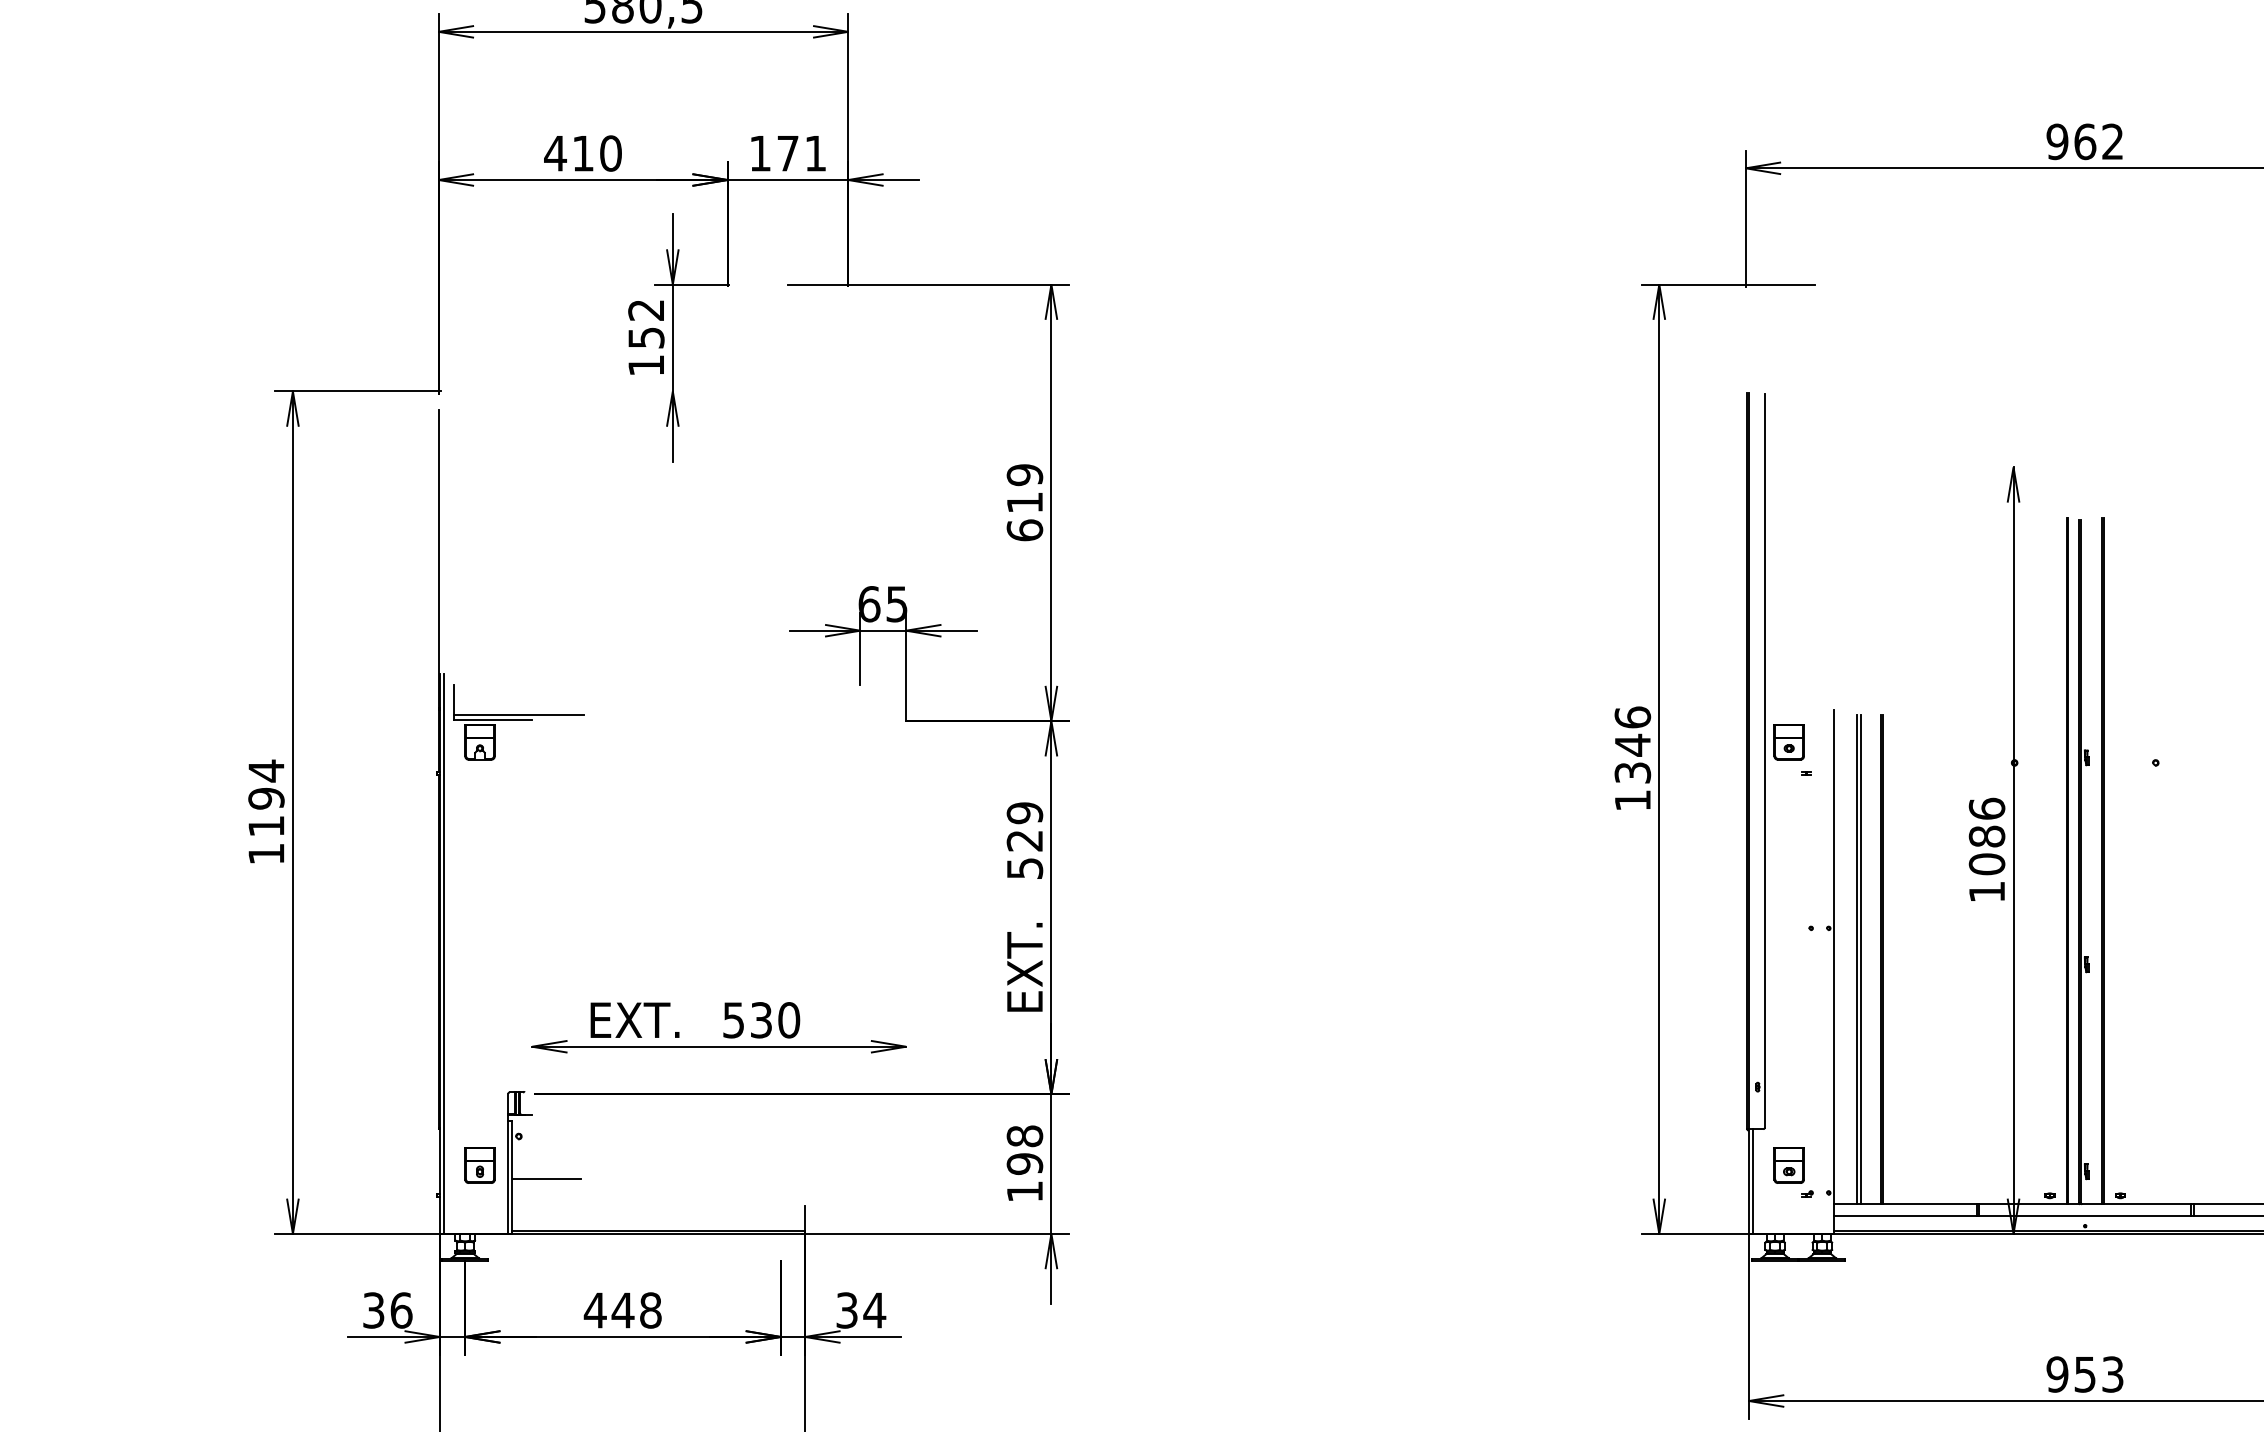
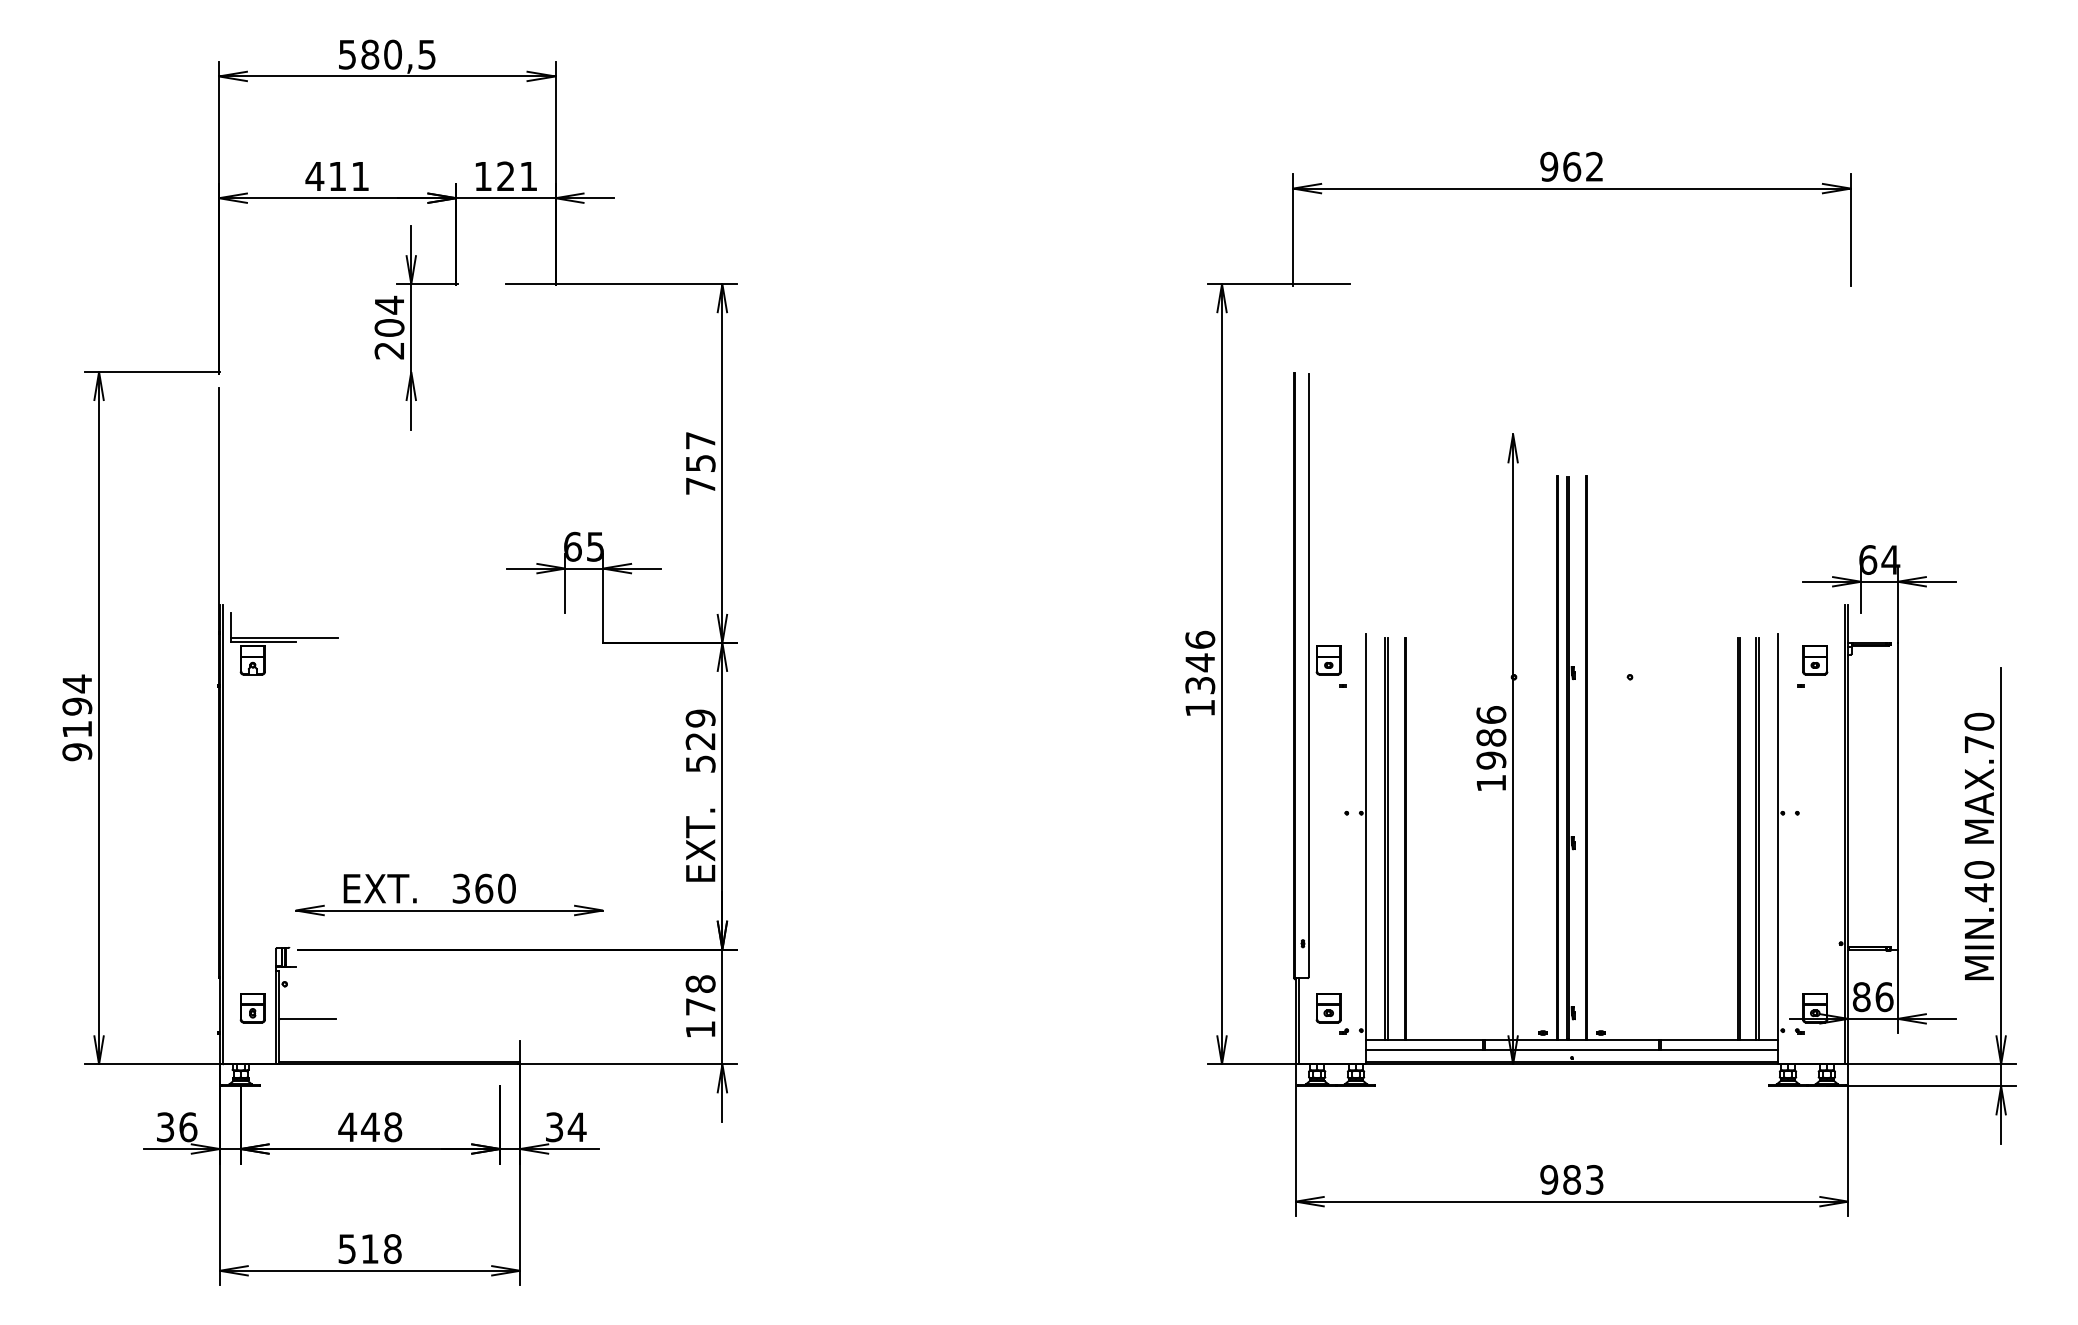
text: (787, 152) -> (505, 175), 171 -> 121
text: (611, 153) -> (360, 176), 410 -> 411
text: (646, 337) -> (389, 327), 152 -> 204
text: (1024, 501) -> (700, 462), 619 -> 757
text: (266, 854) -> (77, 752), 1194 -> 9194
text: (1987, 864) -> (1491, 760), 1086 -> 1986
text: (748, 1019) -> (473, 888), 530 -> 360
text: (1024, 1163) -> (700, 1006), 198 -> 178
text: (2084, 1374) -> (1571, 1179), 953 -> 983

